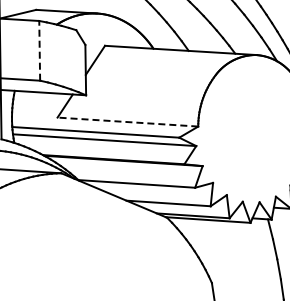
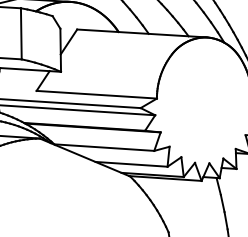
line: (39, 50) -> (21, 33), dashed -> solid
line: (127, 122) -> (96, 95), dashed -> solid

